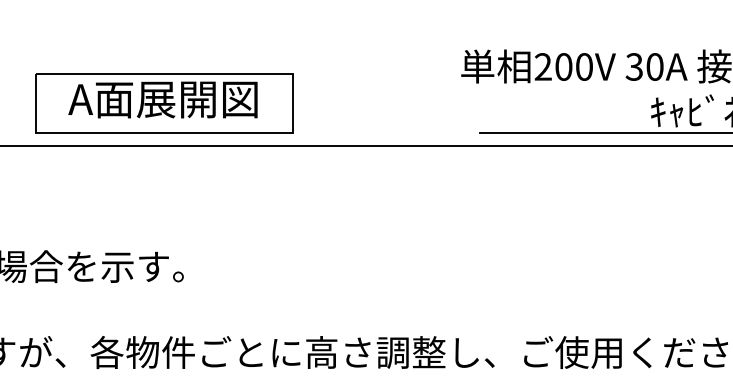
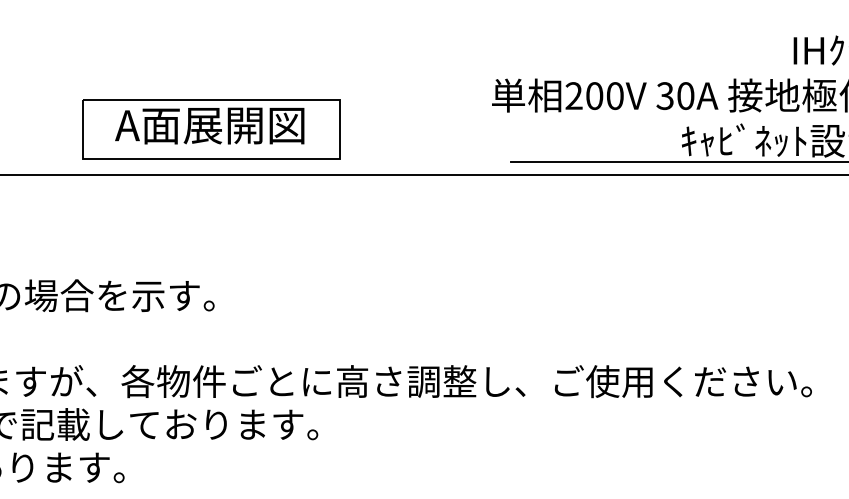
part: (164, 103) -> (211, 129), moved

